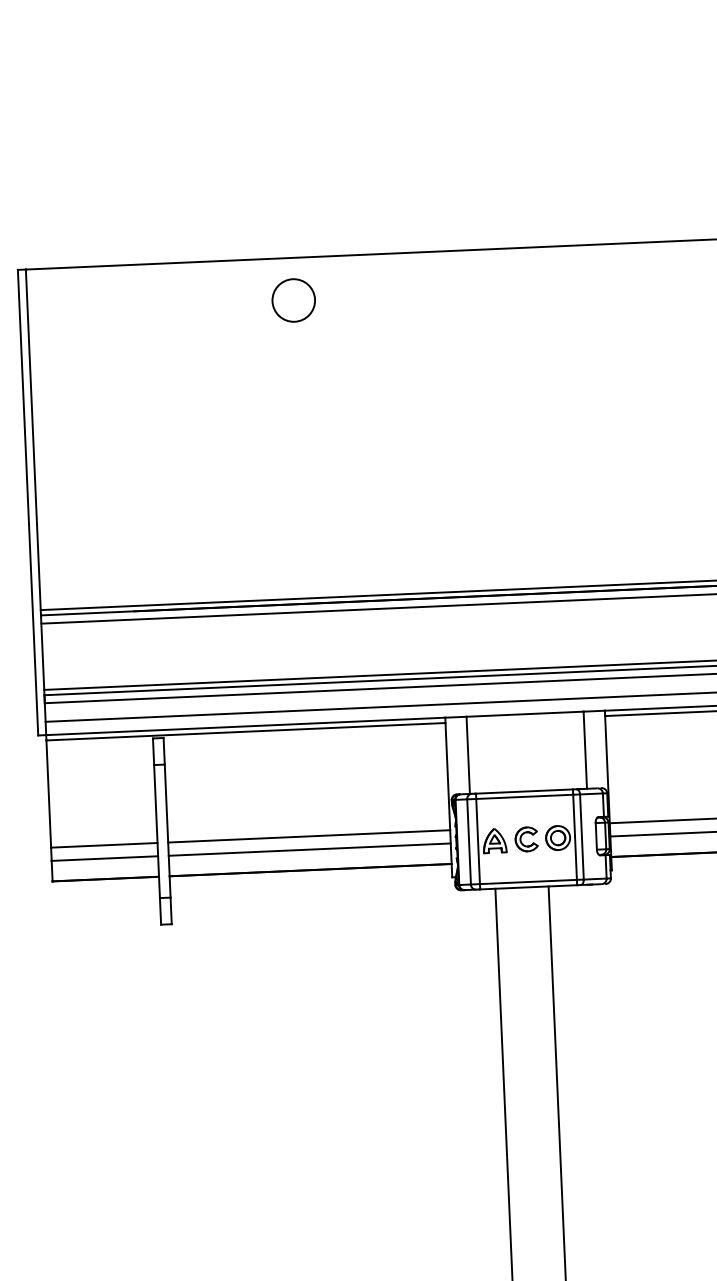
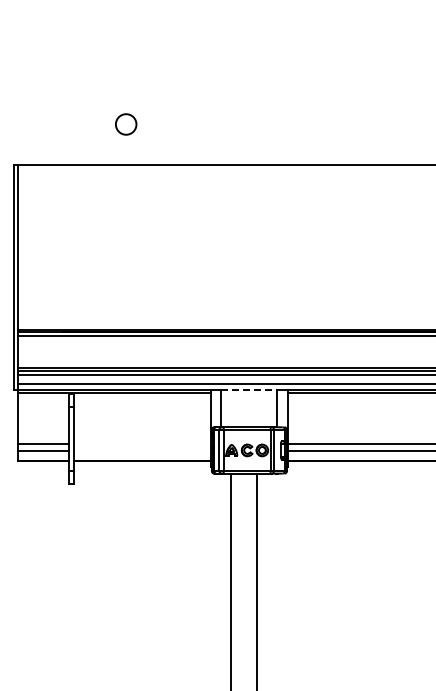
circle: (294, 300) -> (126, 124), moved
line: (525, 715) -> (249, 390), solid -> dashed
line: (309, 836) -> (142, 444), removed
line: (310, 848) -> (142, 450), removed

